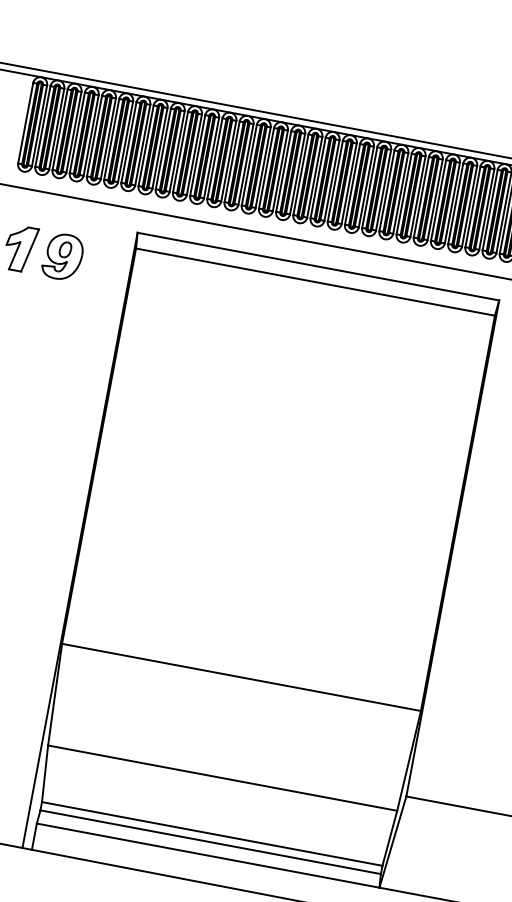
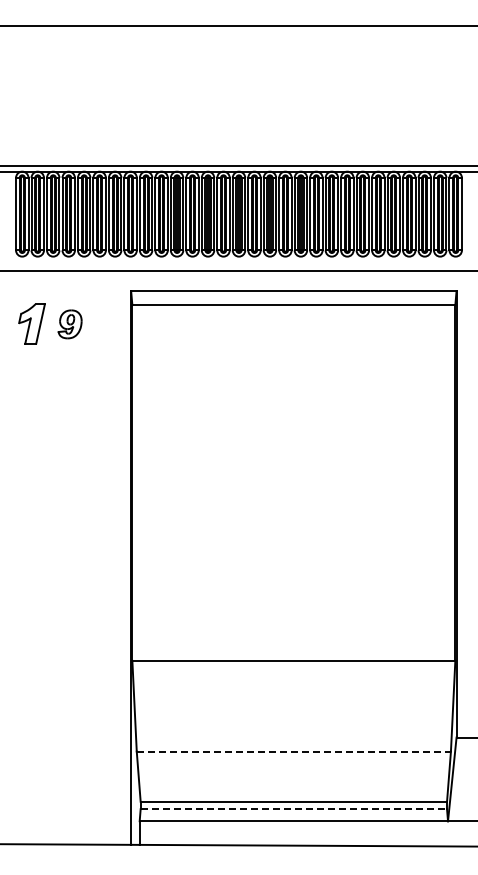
part: (62, 256) -> (69, 324), size x0.7
line: (223, 778) -> (294, 751), solid -> dashed
line: (211, 842) -> (294, 809), solid -> dashed

